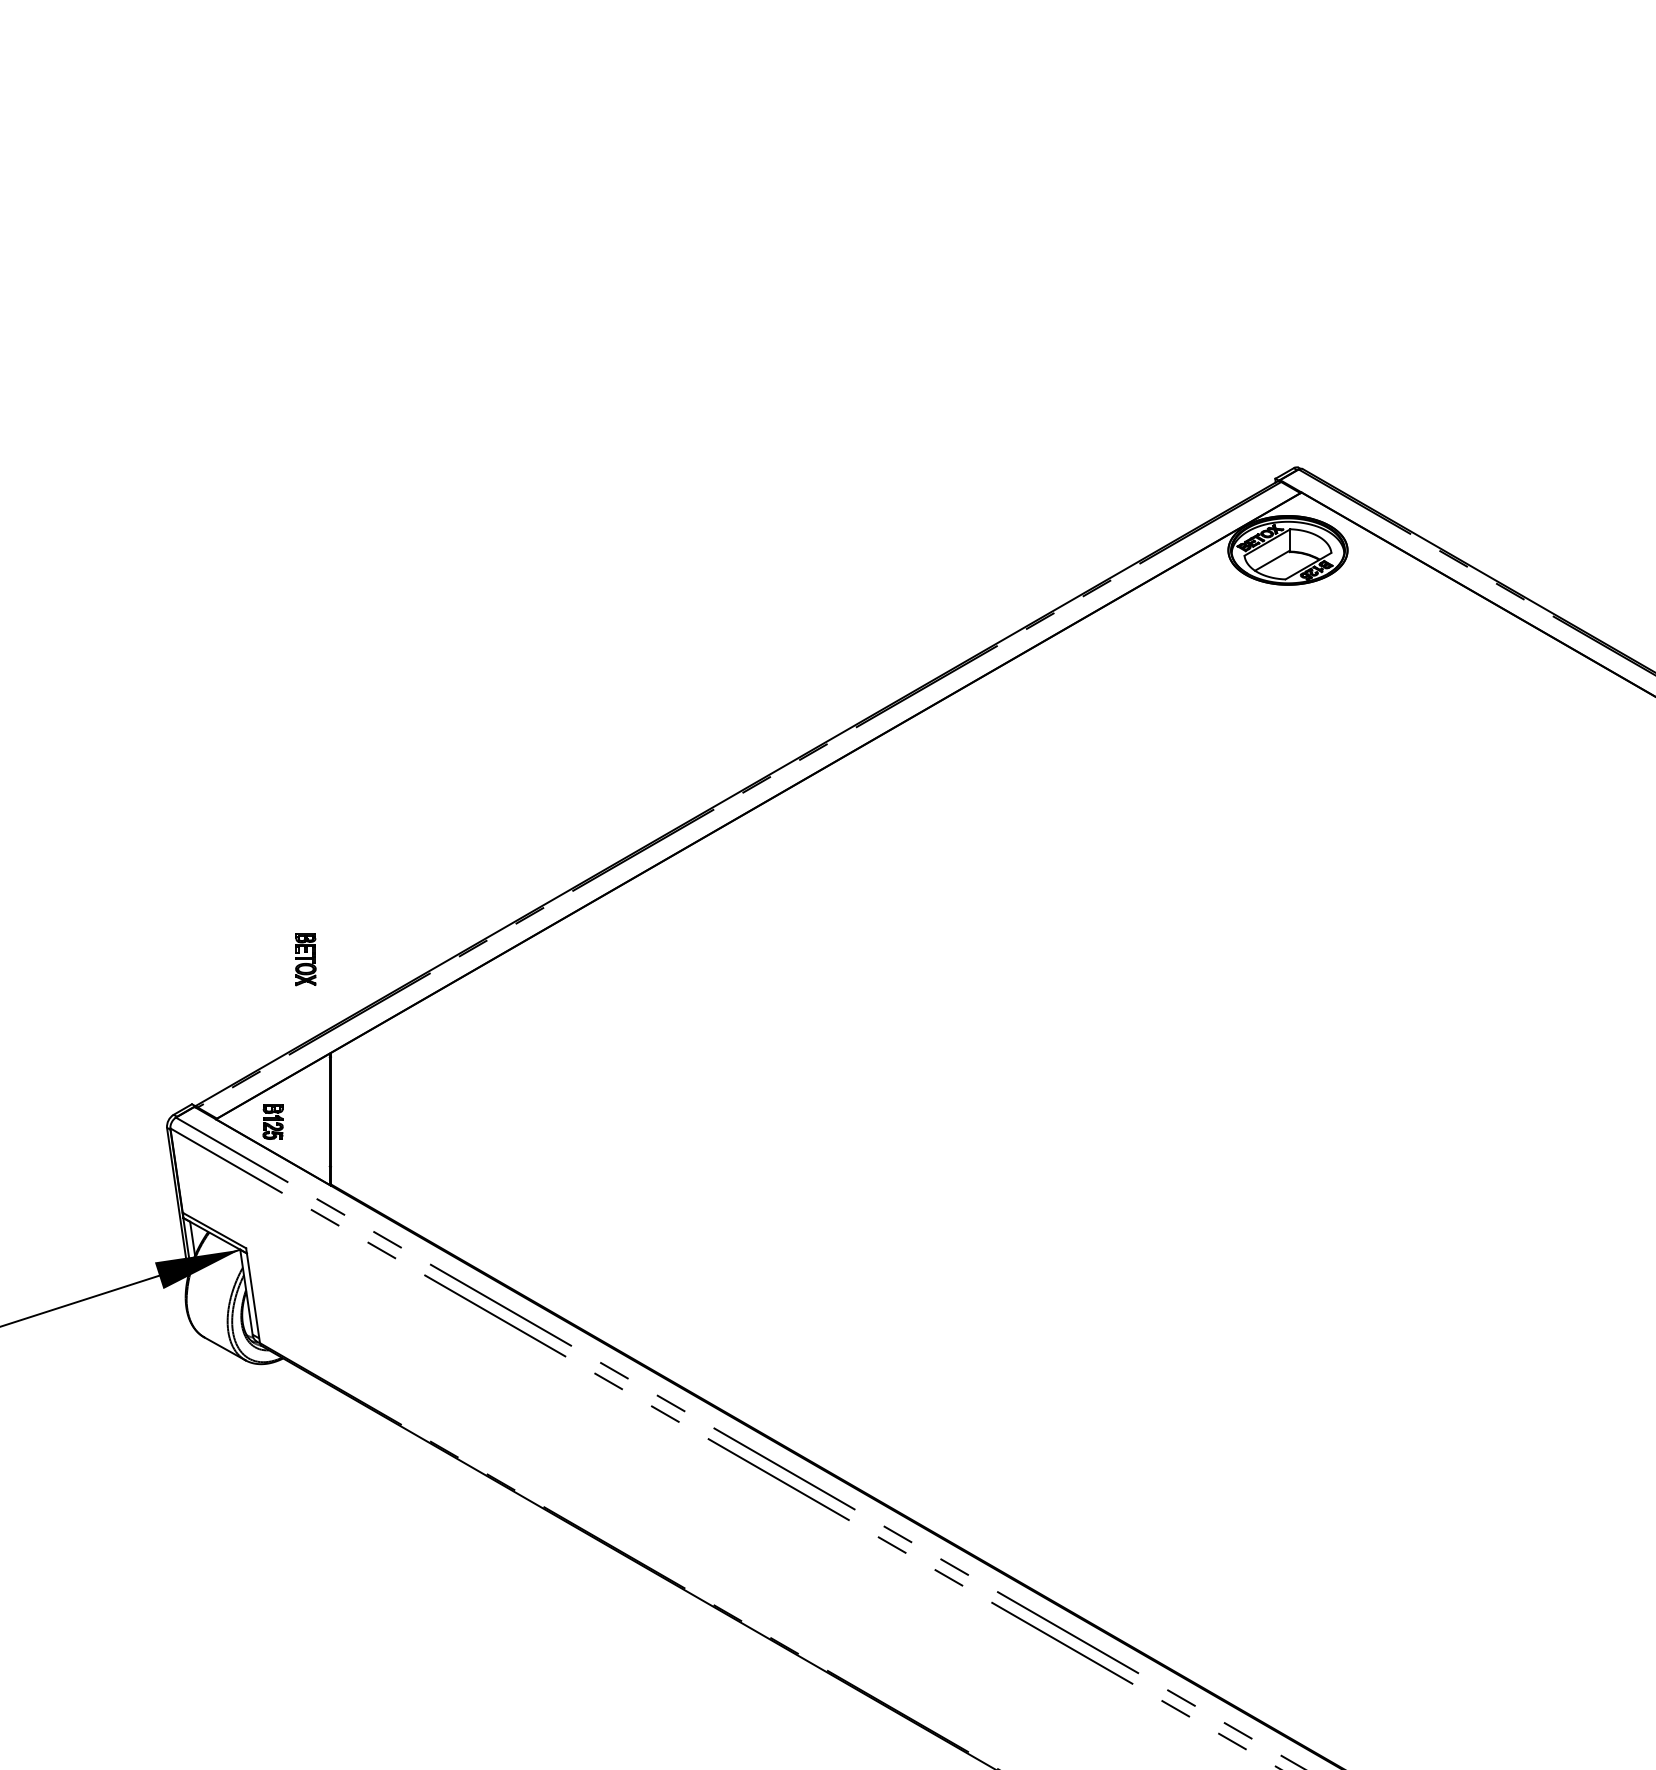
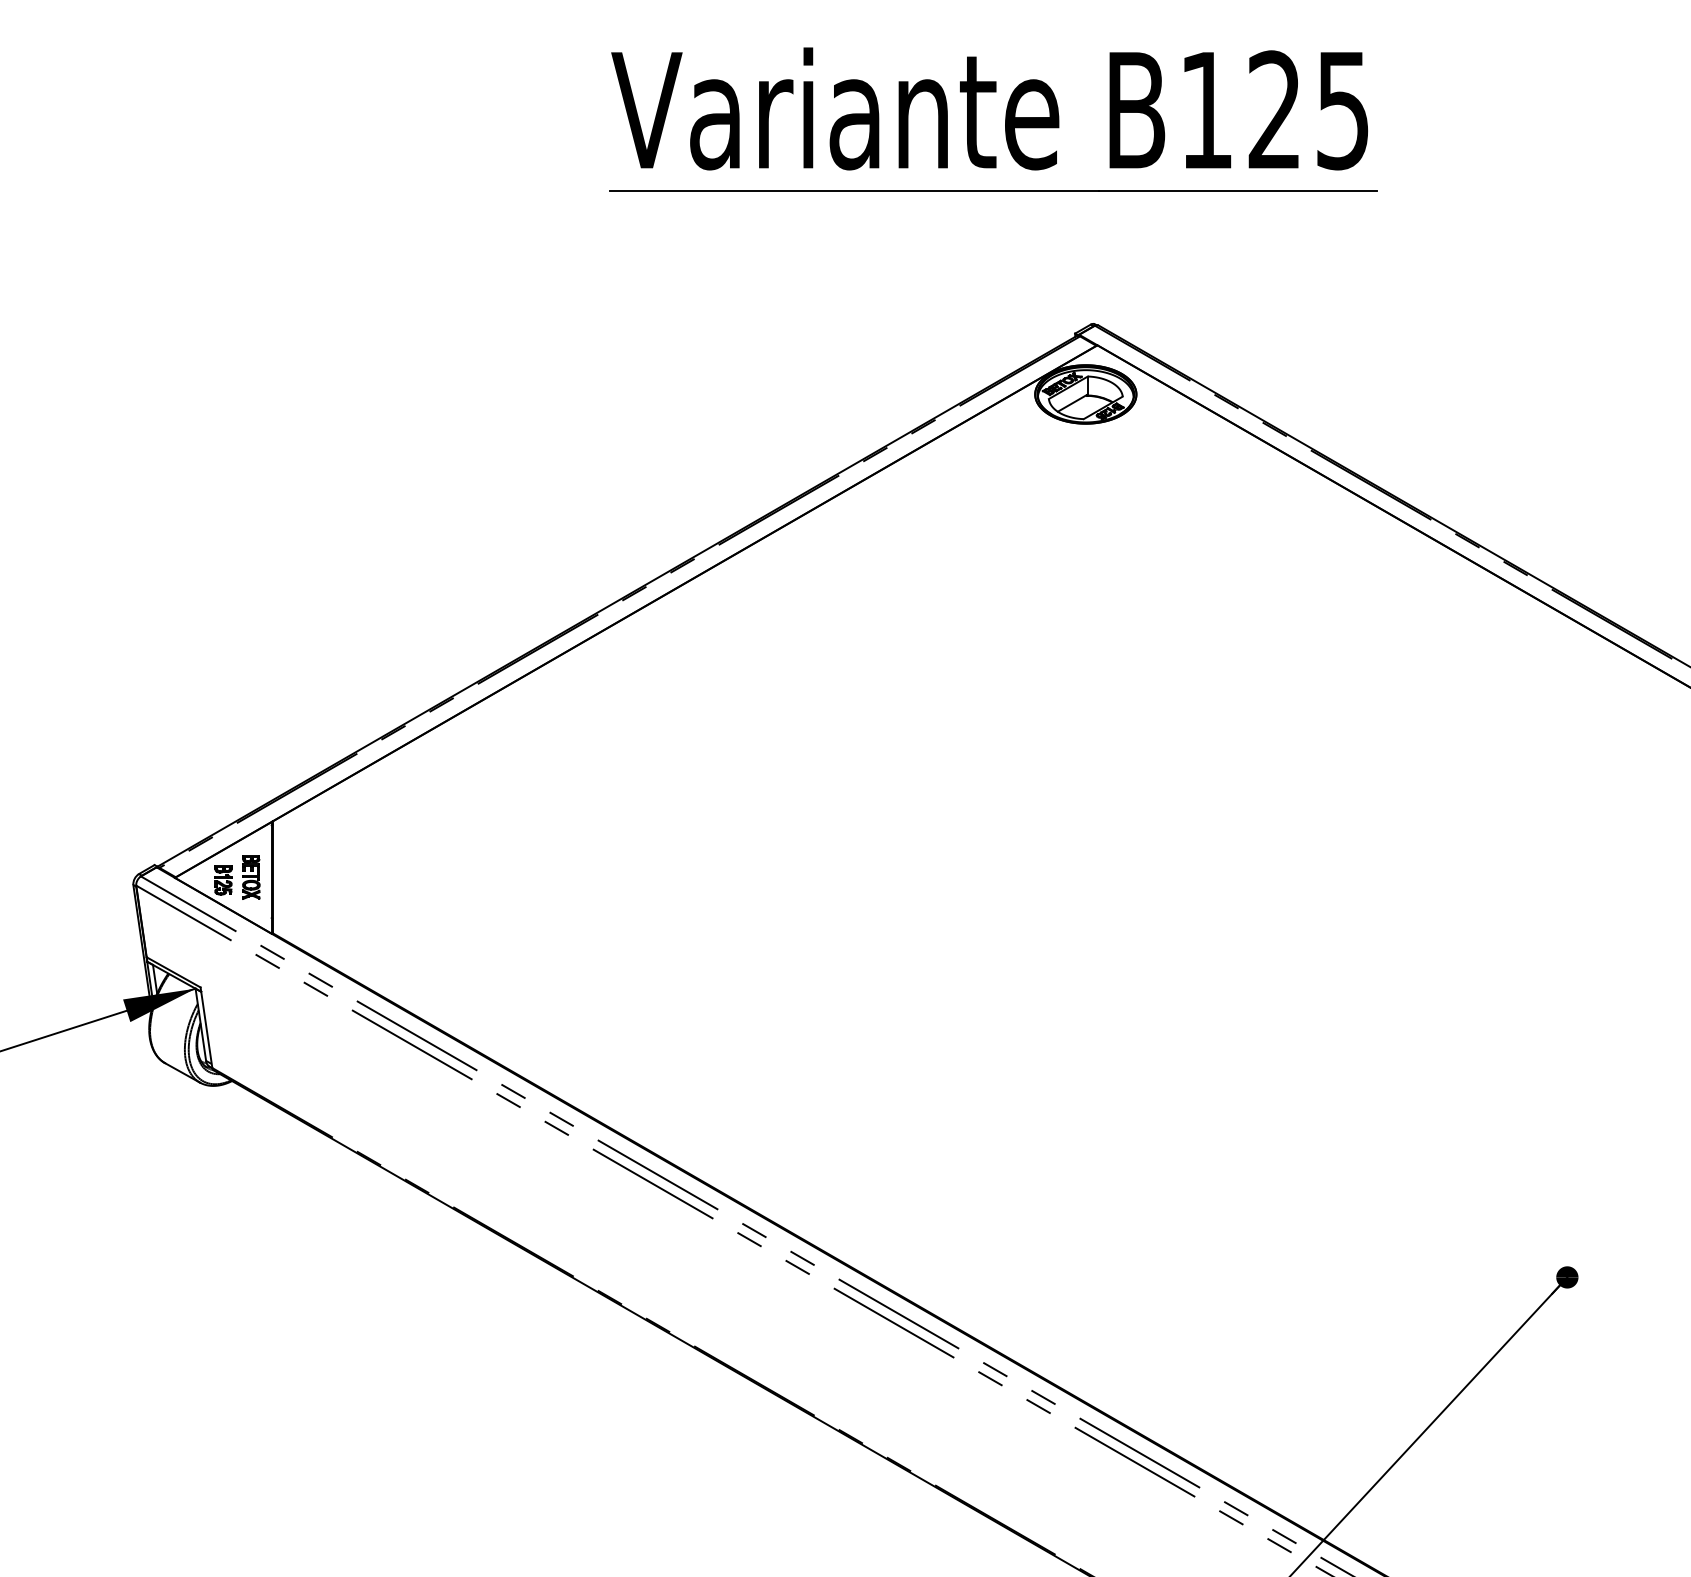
part: (1193, 226) -> (1005, 119), added
part: (306, 959) -> (251, 877), moved

